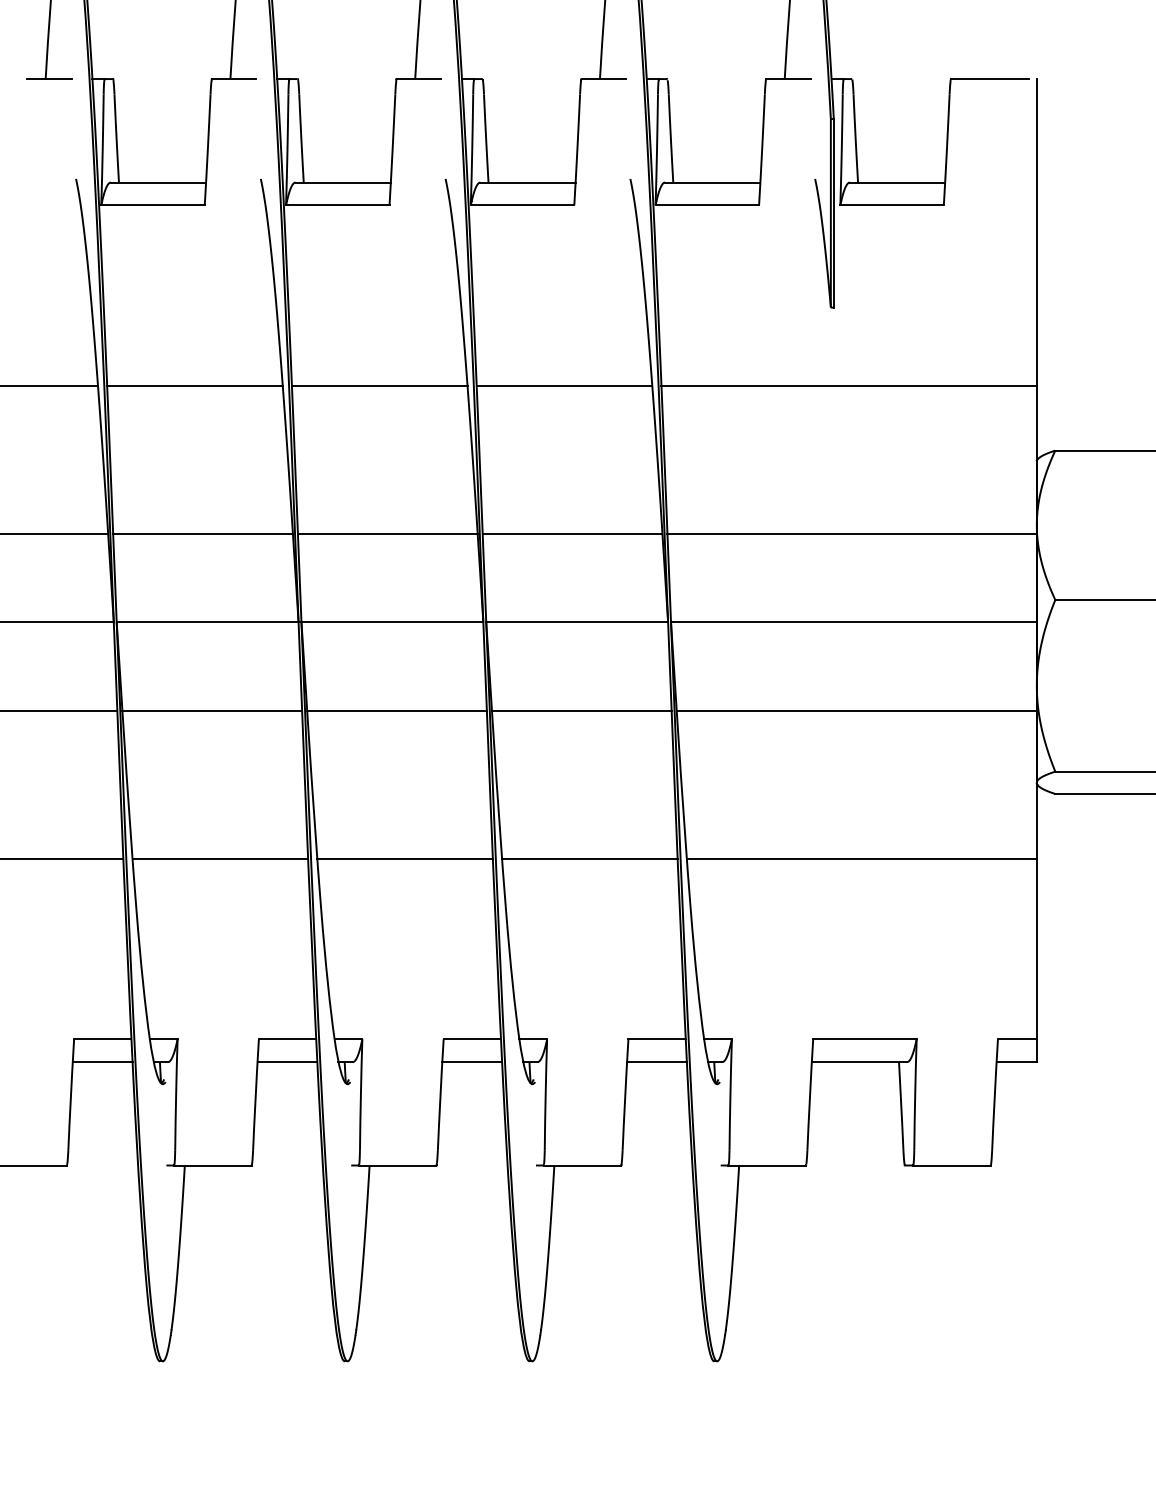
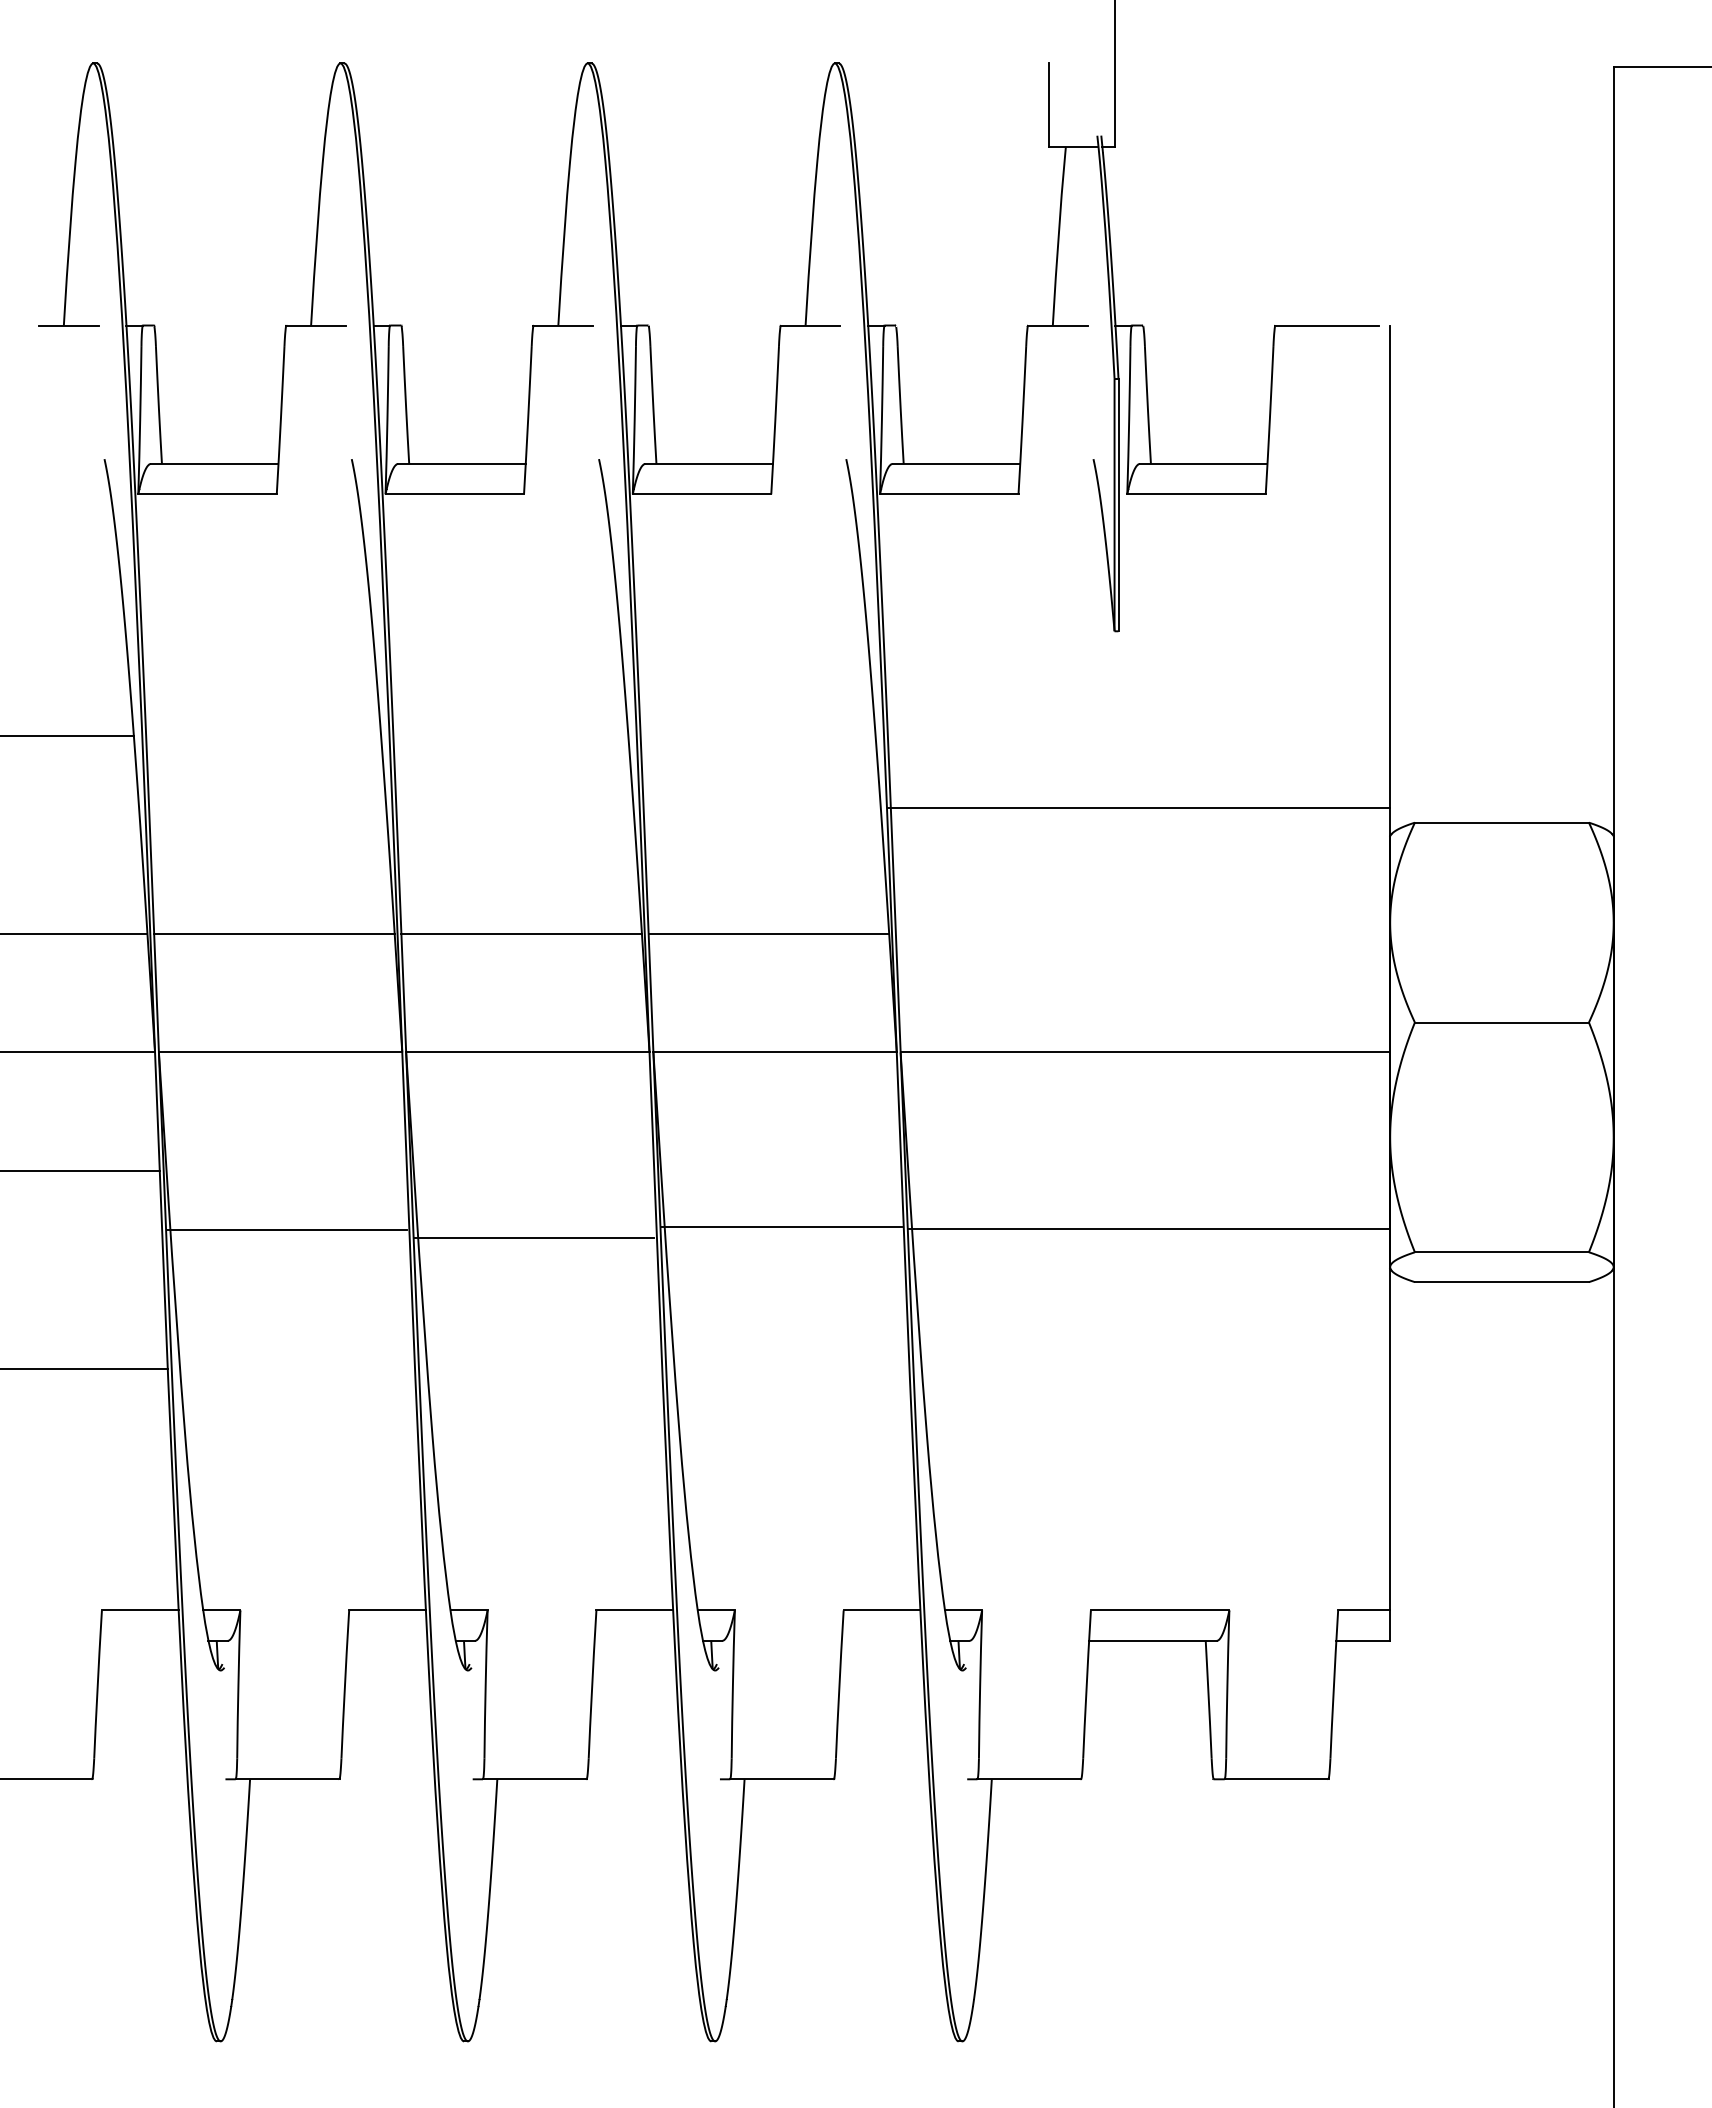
line: (194, 385) -> (263, 735), removed
line: (379, 385) -> (510, 735), removed
line: (564, 385) -> (757, 735), removed
line: (848, 385) -> (1138, 807), moved
line: (851, 533) -> (1142, 933), removed
line: (212, 711) -> (286, 1230), moved
line: (396, 711) -> (533, 1238), moved
line: (581, 711) -> (781, 1227), moved
line: (856, 711) -> (1149, 1229), moved
line: (220, 858) -> (297, 1368), removed
line: (404, 858) -> (544, 1368), removed
line: (589, 858) -> (791, 1368), removed
line: (861, 858) -> (1155, 1368), removed
line: (102, 1061) -> (140, 1640), removed
line: (287, 1061) -> (387, 1640), removed
line: (472, 1061) -> (634, 1640), removed
line: (656, 1061) -> (881, 1640), removed

